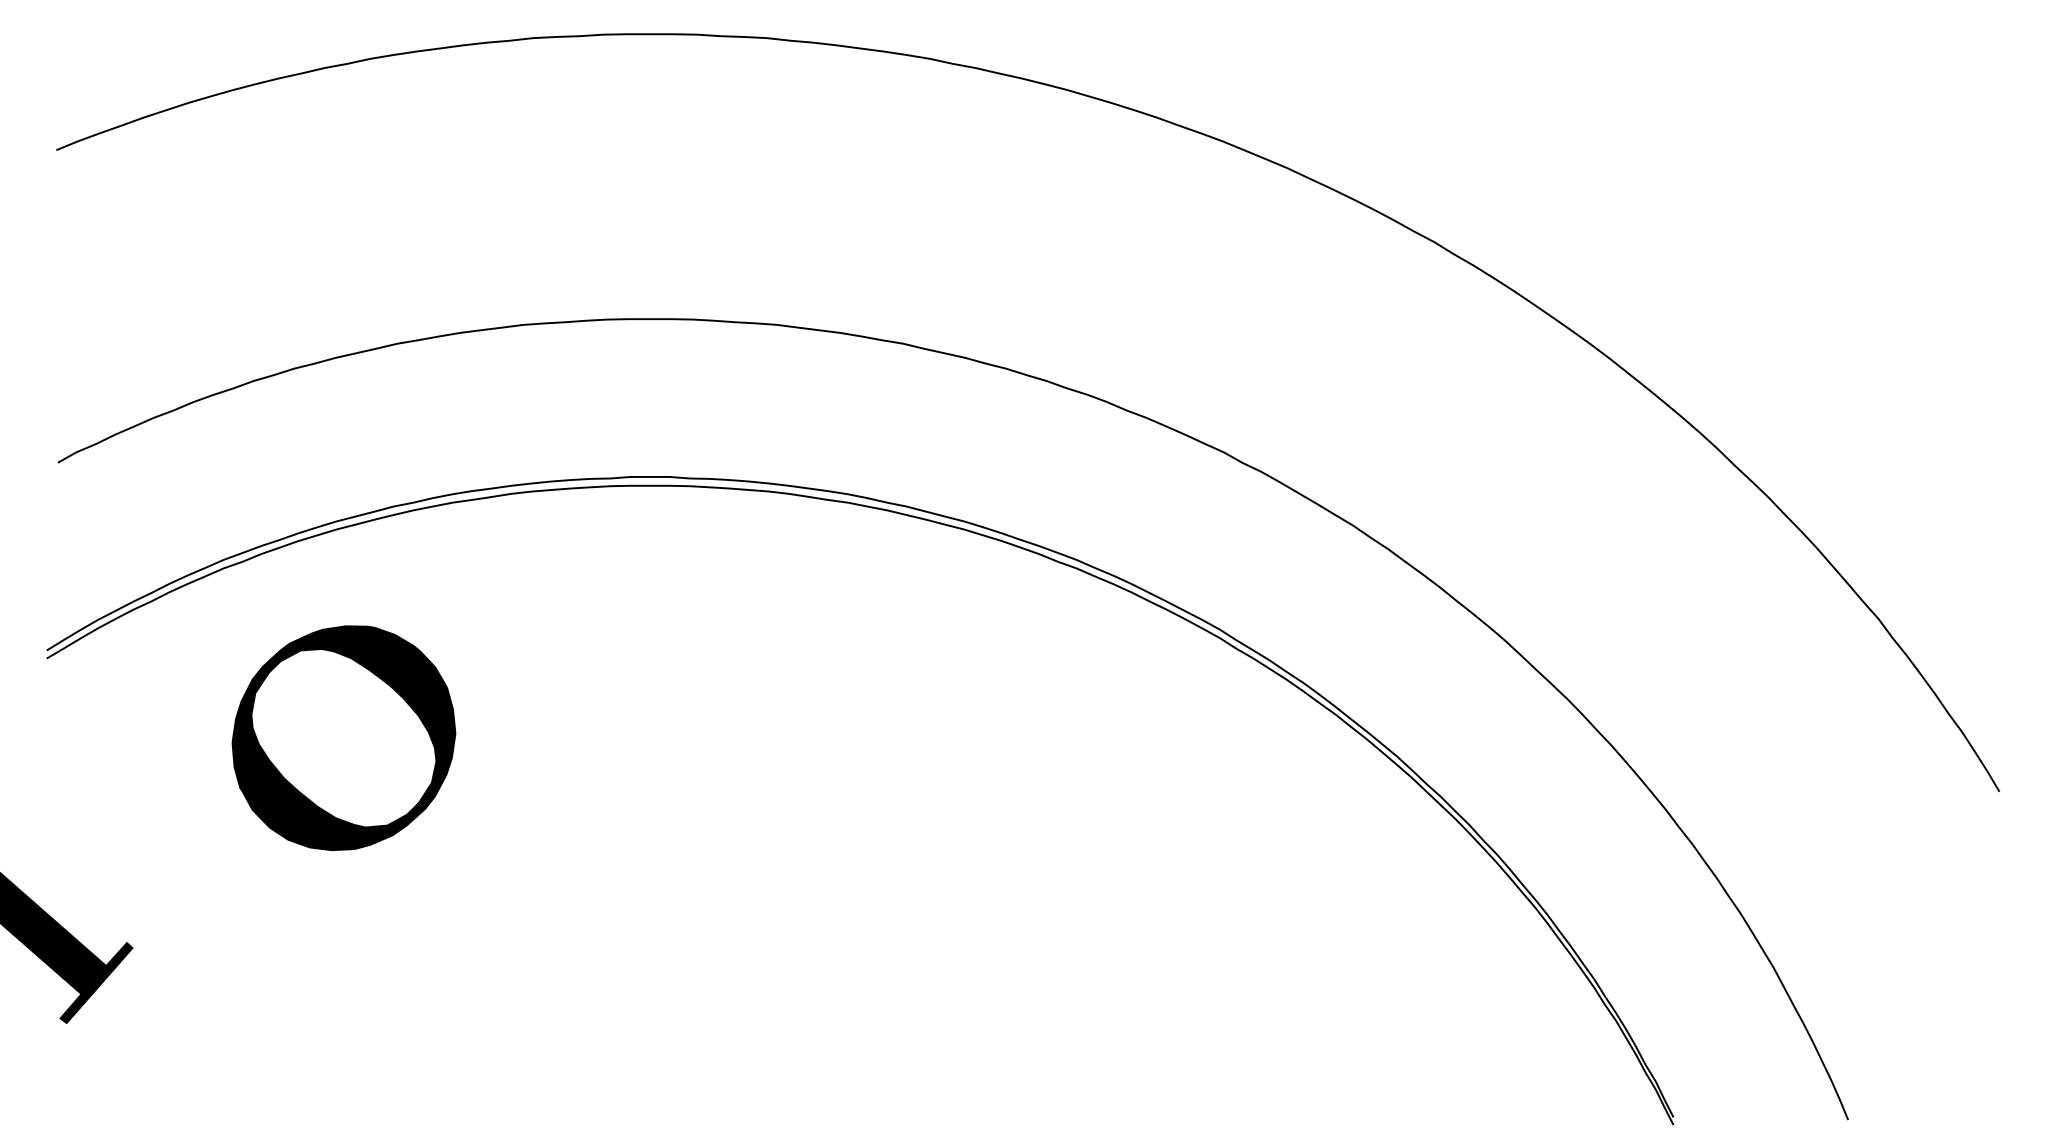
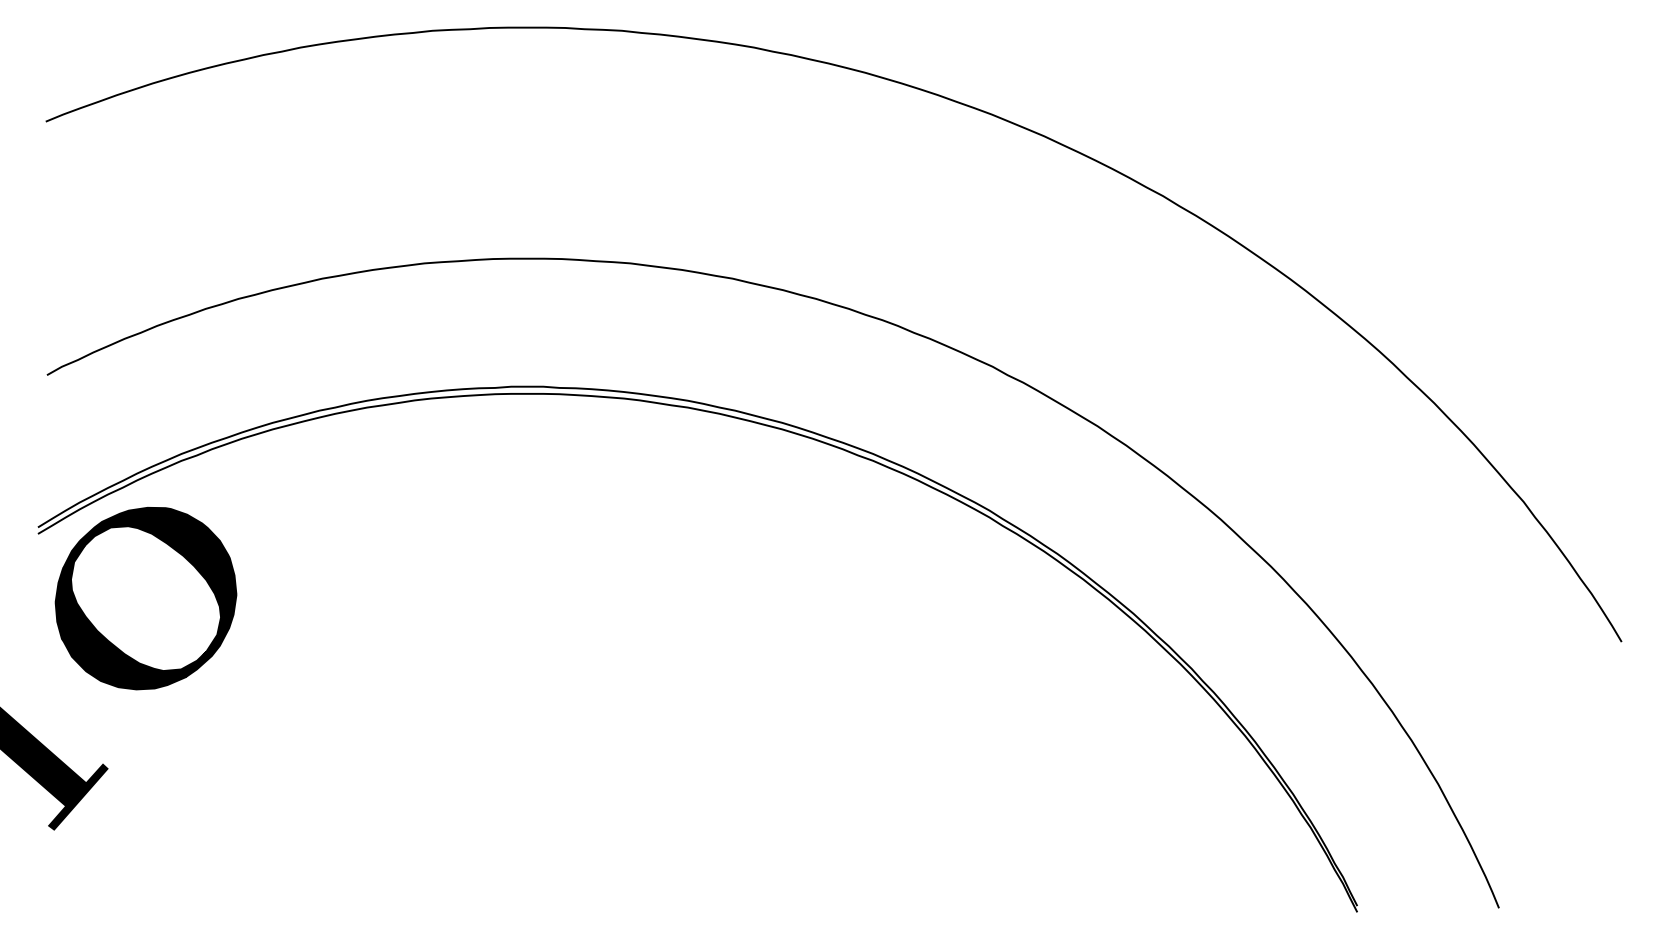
part: (343, 738) -> (145, 598), moved

